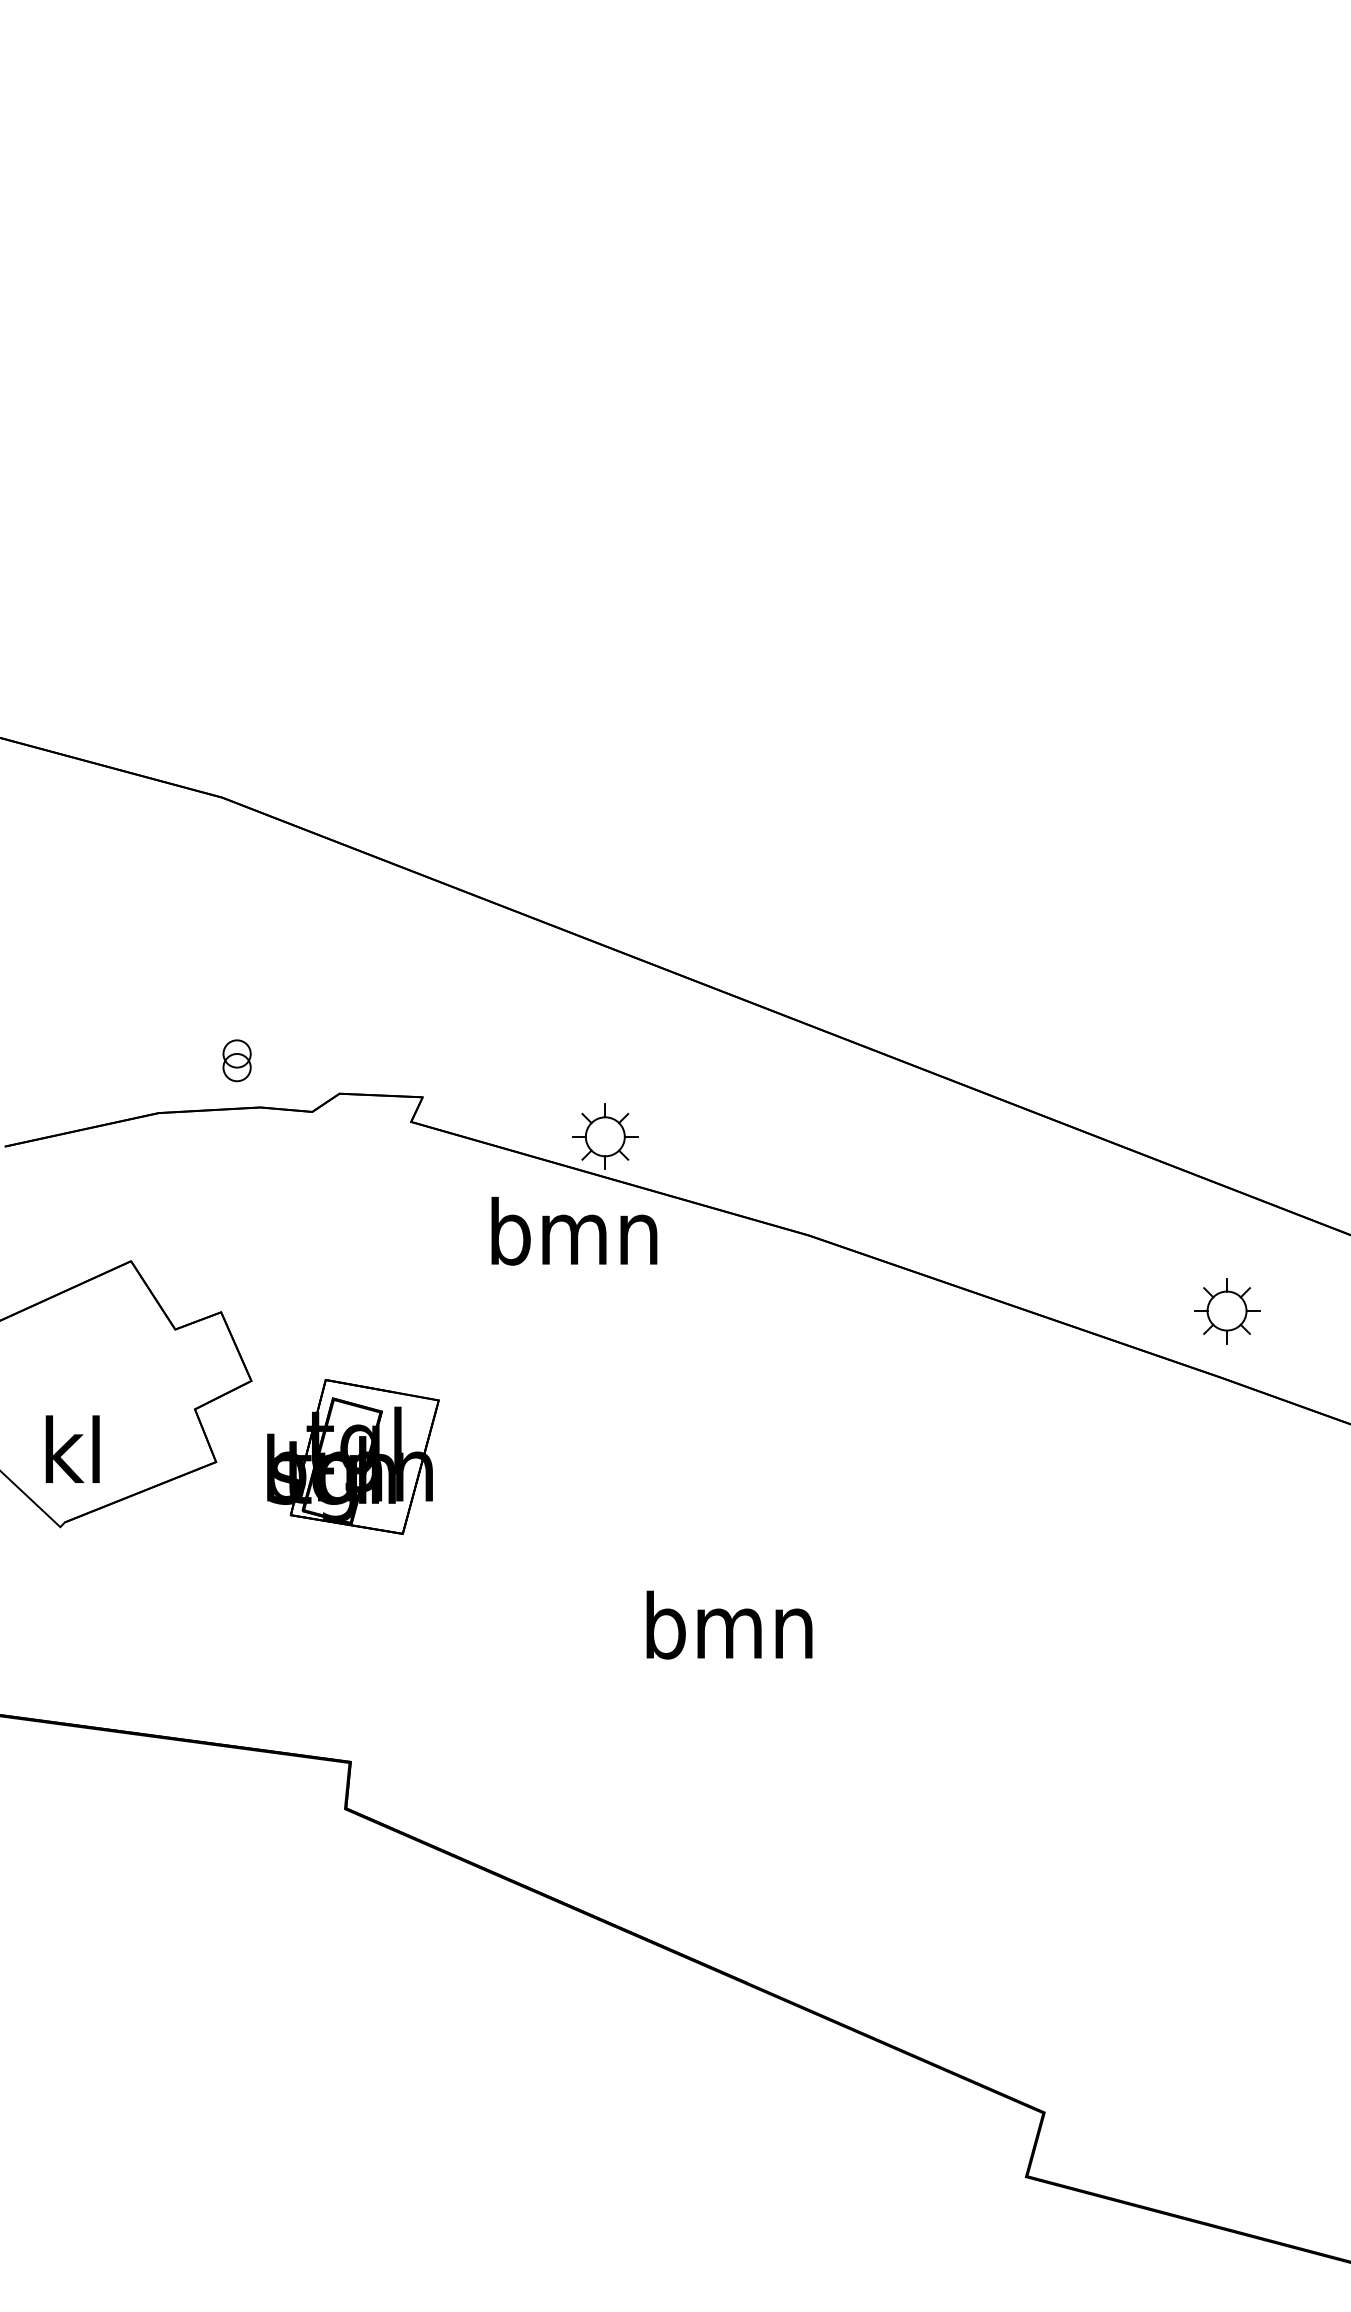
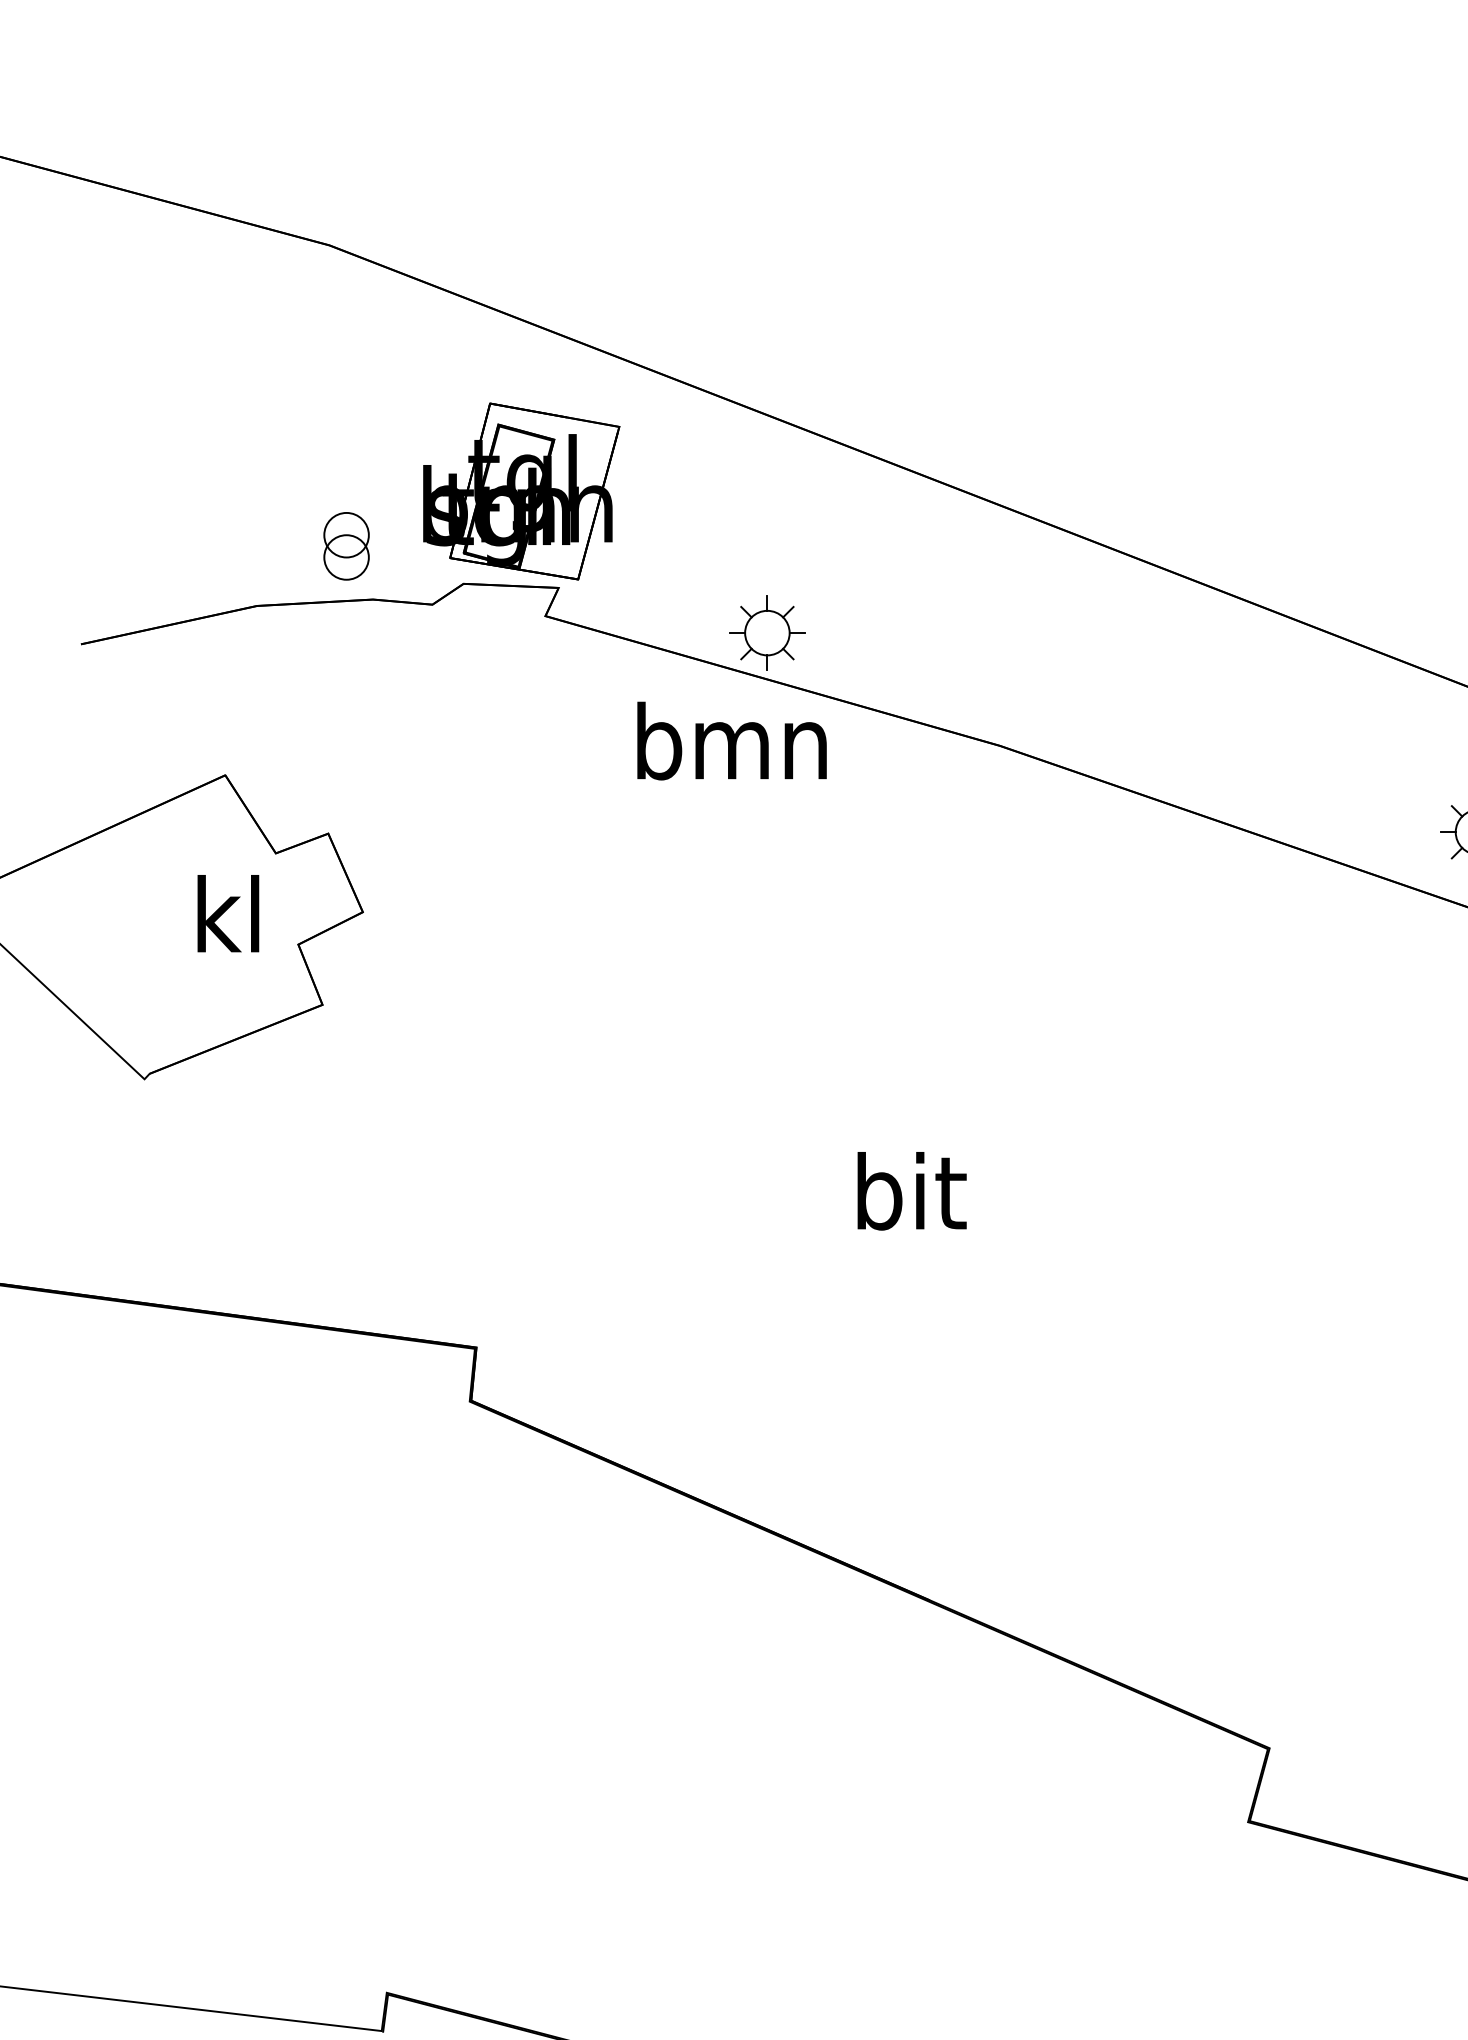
part: (236, 1060) -> (345, 545), size x1.43
text: (72, 1448) -> (228, 912), moved
part: (353, 1456) -> (521, 491), moved
text: (729, 1624) -> (909, 1190), bmn -> bit

